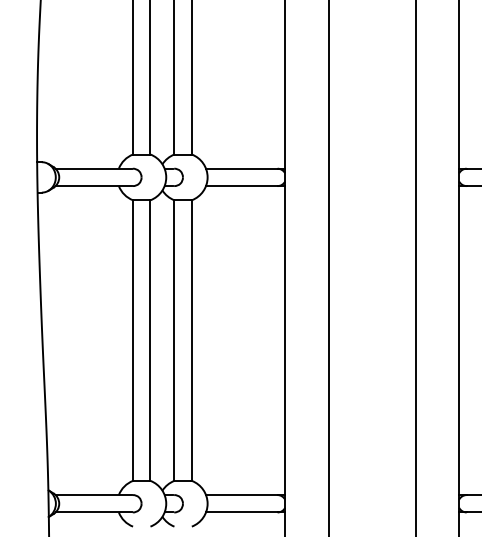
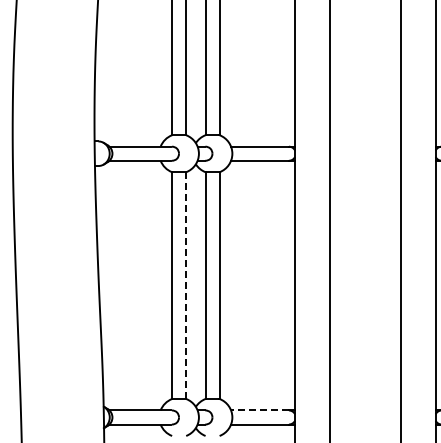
line: (150, 340) -> (186, 285), solid -> dashed
line: (242, 495) -> (260, 410), solid -> dashed

